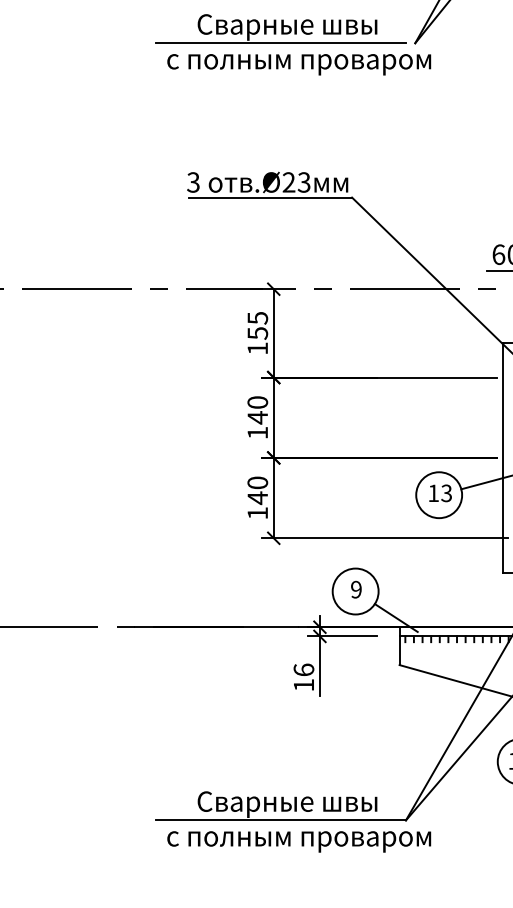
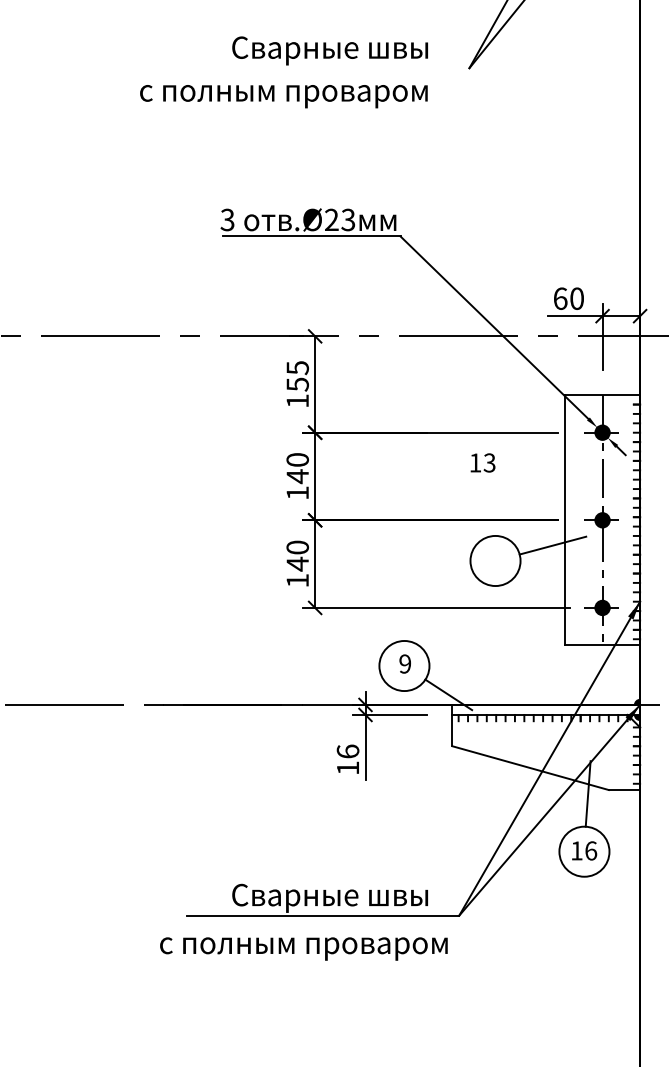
line: (281, 43) -> (323, 68), removed
text: (298, 64) -> (283, 96), moved
text: (440, 492) -> (482, 462), moved
text: (298, 841) -> (303, 948), moved

